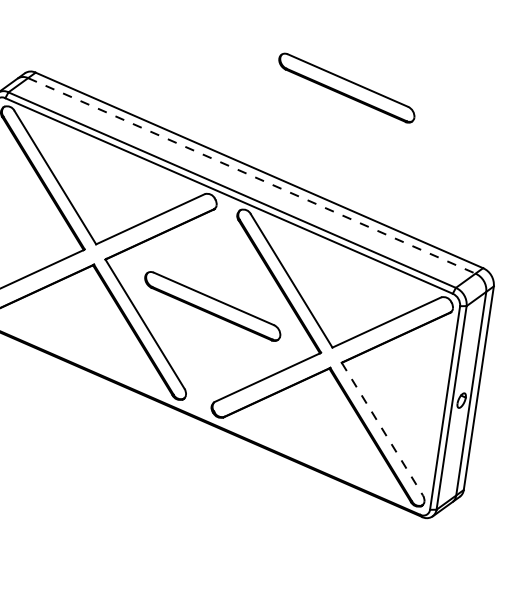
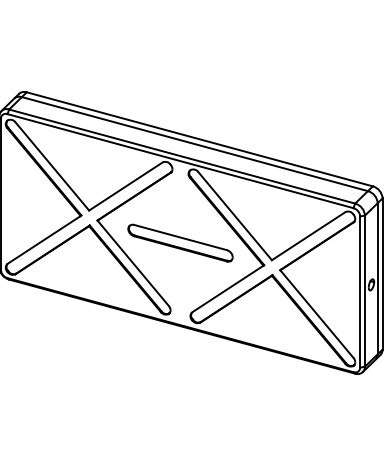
part: (346, 87) -> (254, 69), removed
line: (252, 176) -> (195, 144), dashed -> solid
line: (383, 429) -> (317, 314), dashed -> solid

